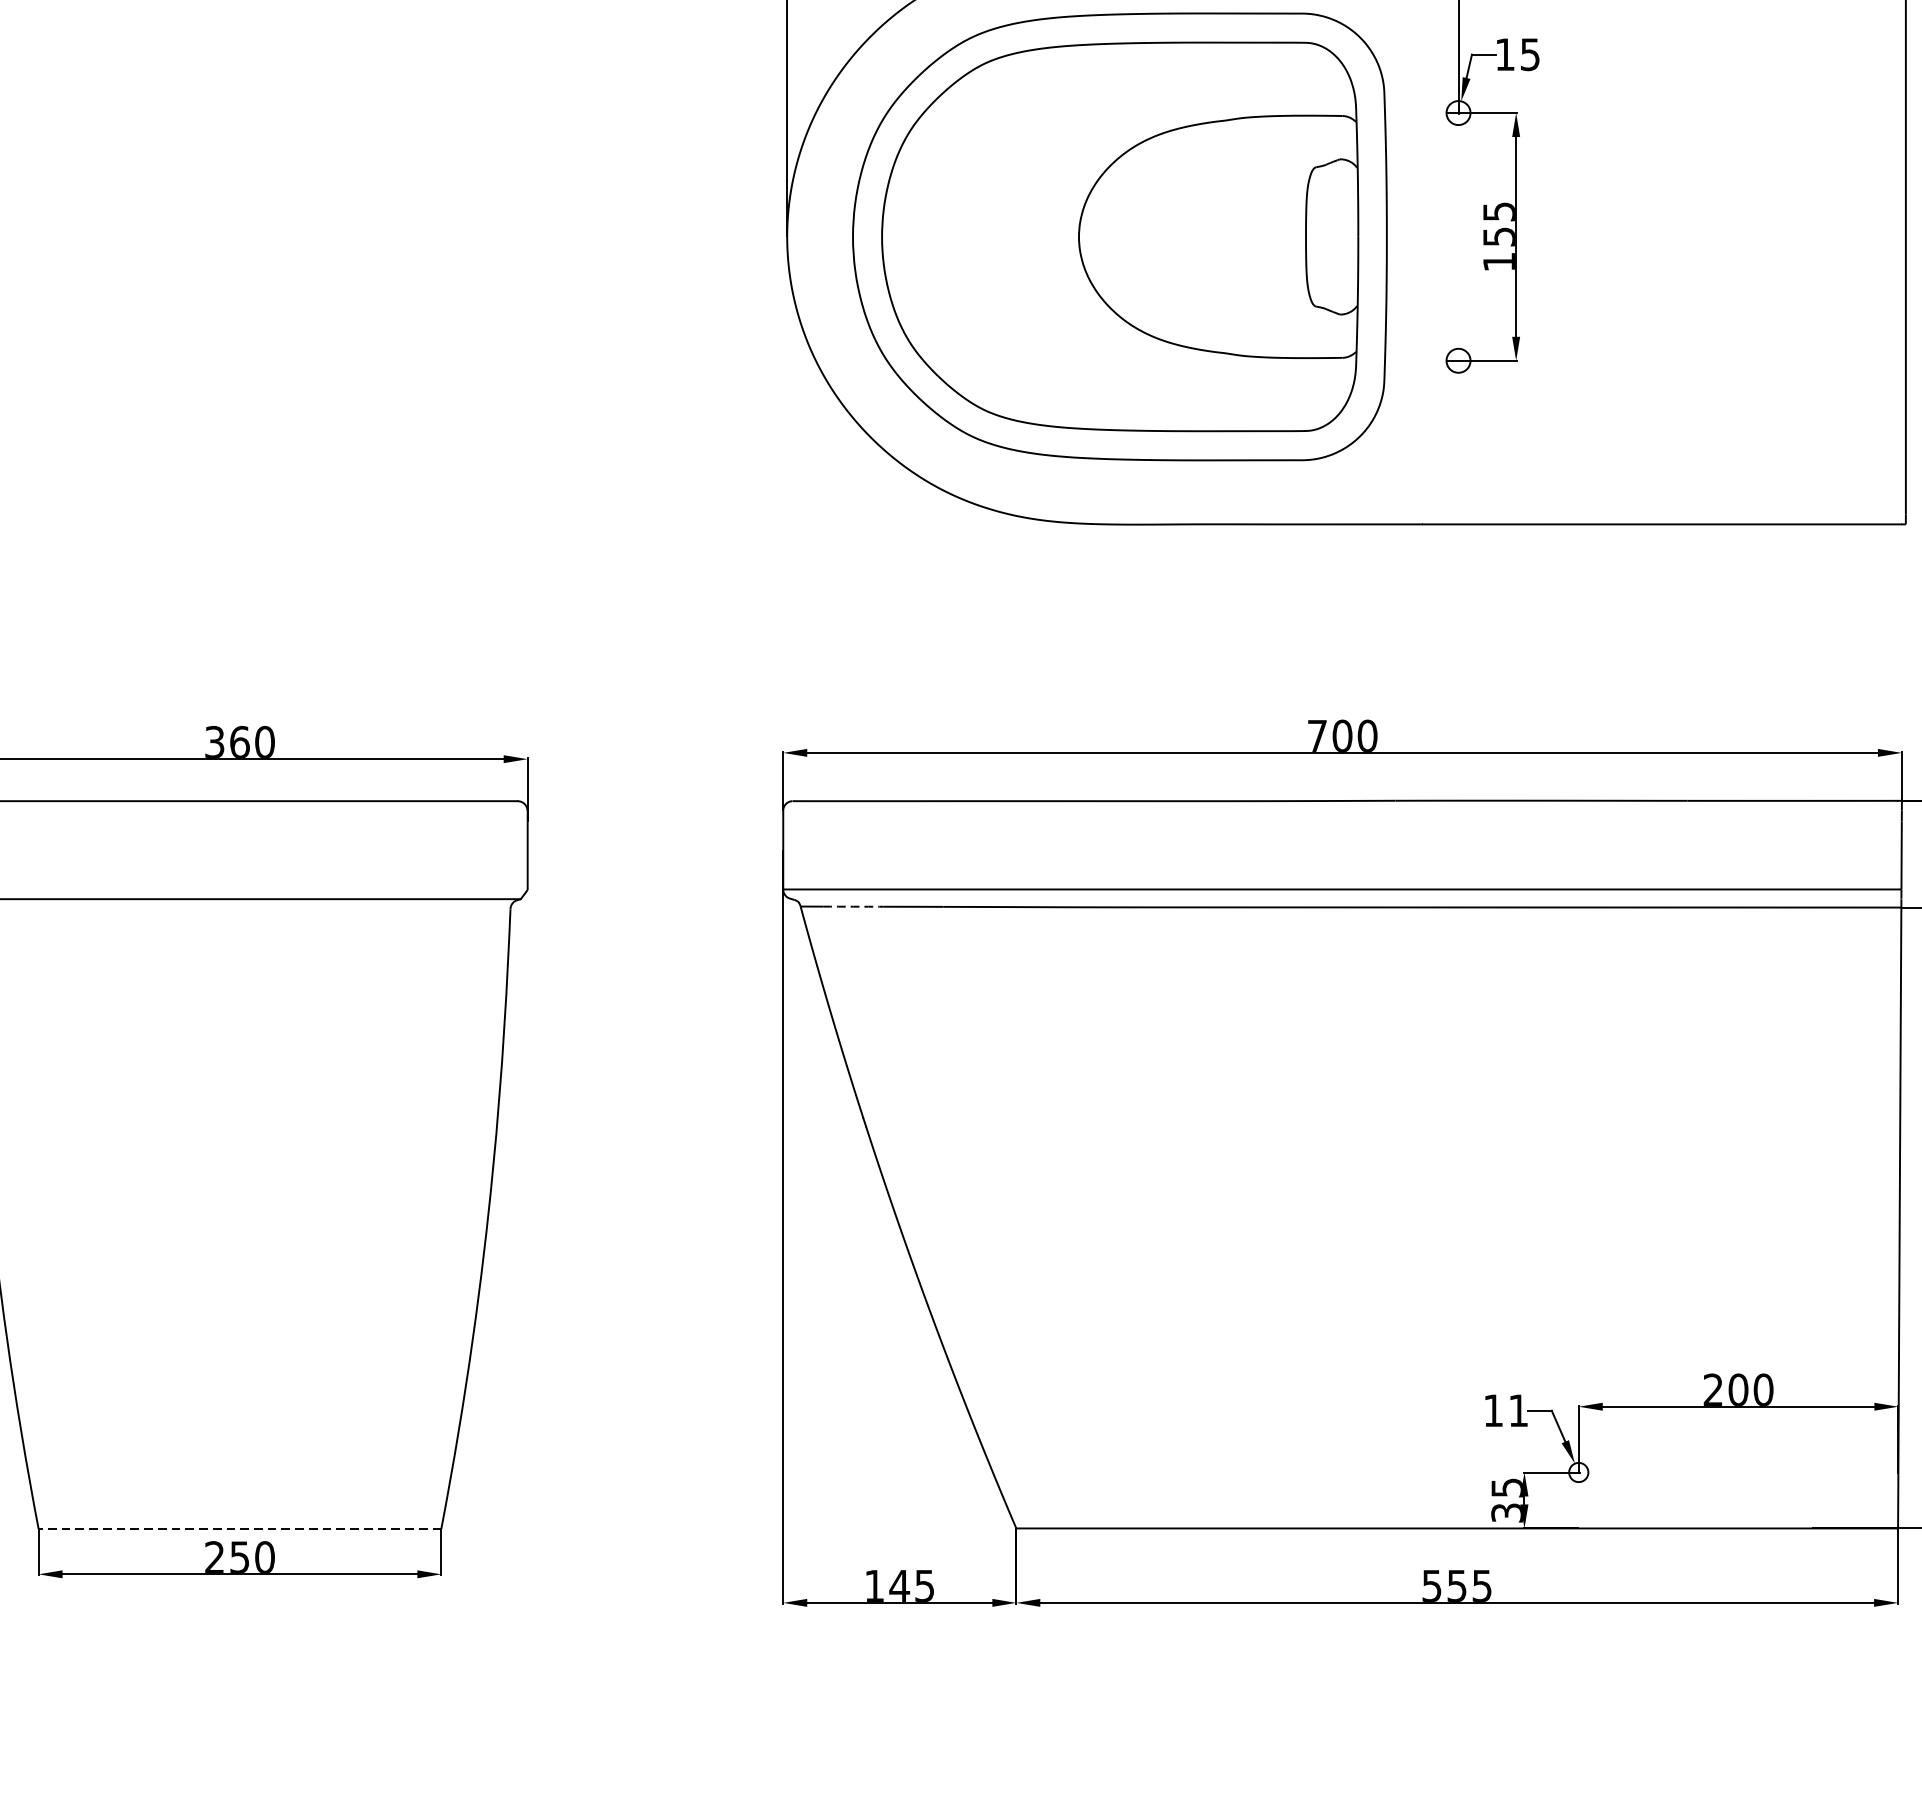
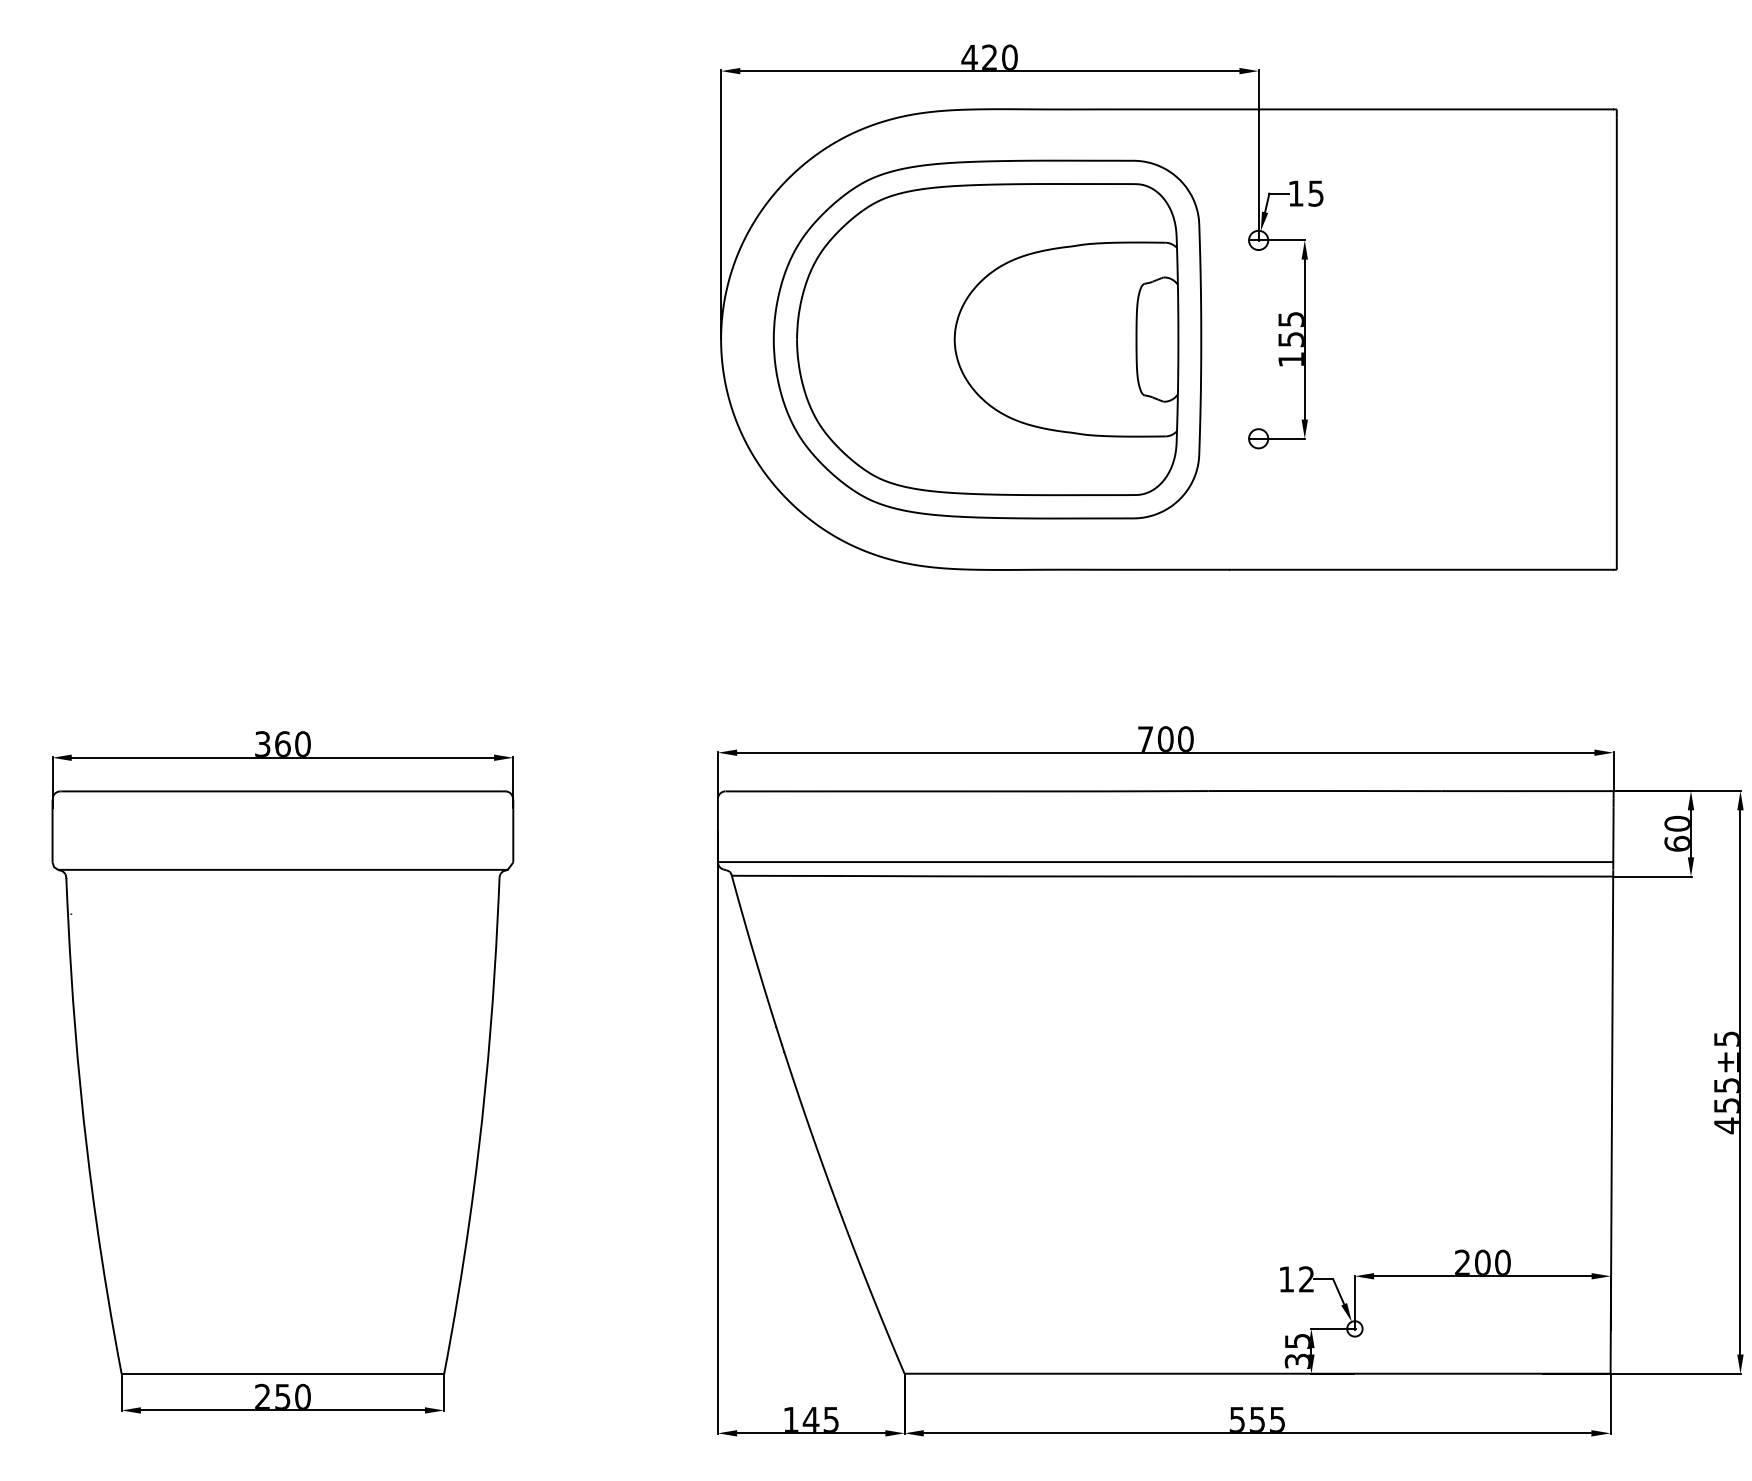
arc: (852, 906) -> (773, 875), dashed -> solid
text: (1518, 1410) -> (1306, 1279), 11 -> 12
line: (239, 1529) -> (282, 1374), dashed -> solid

